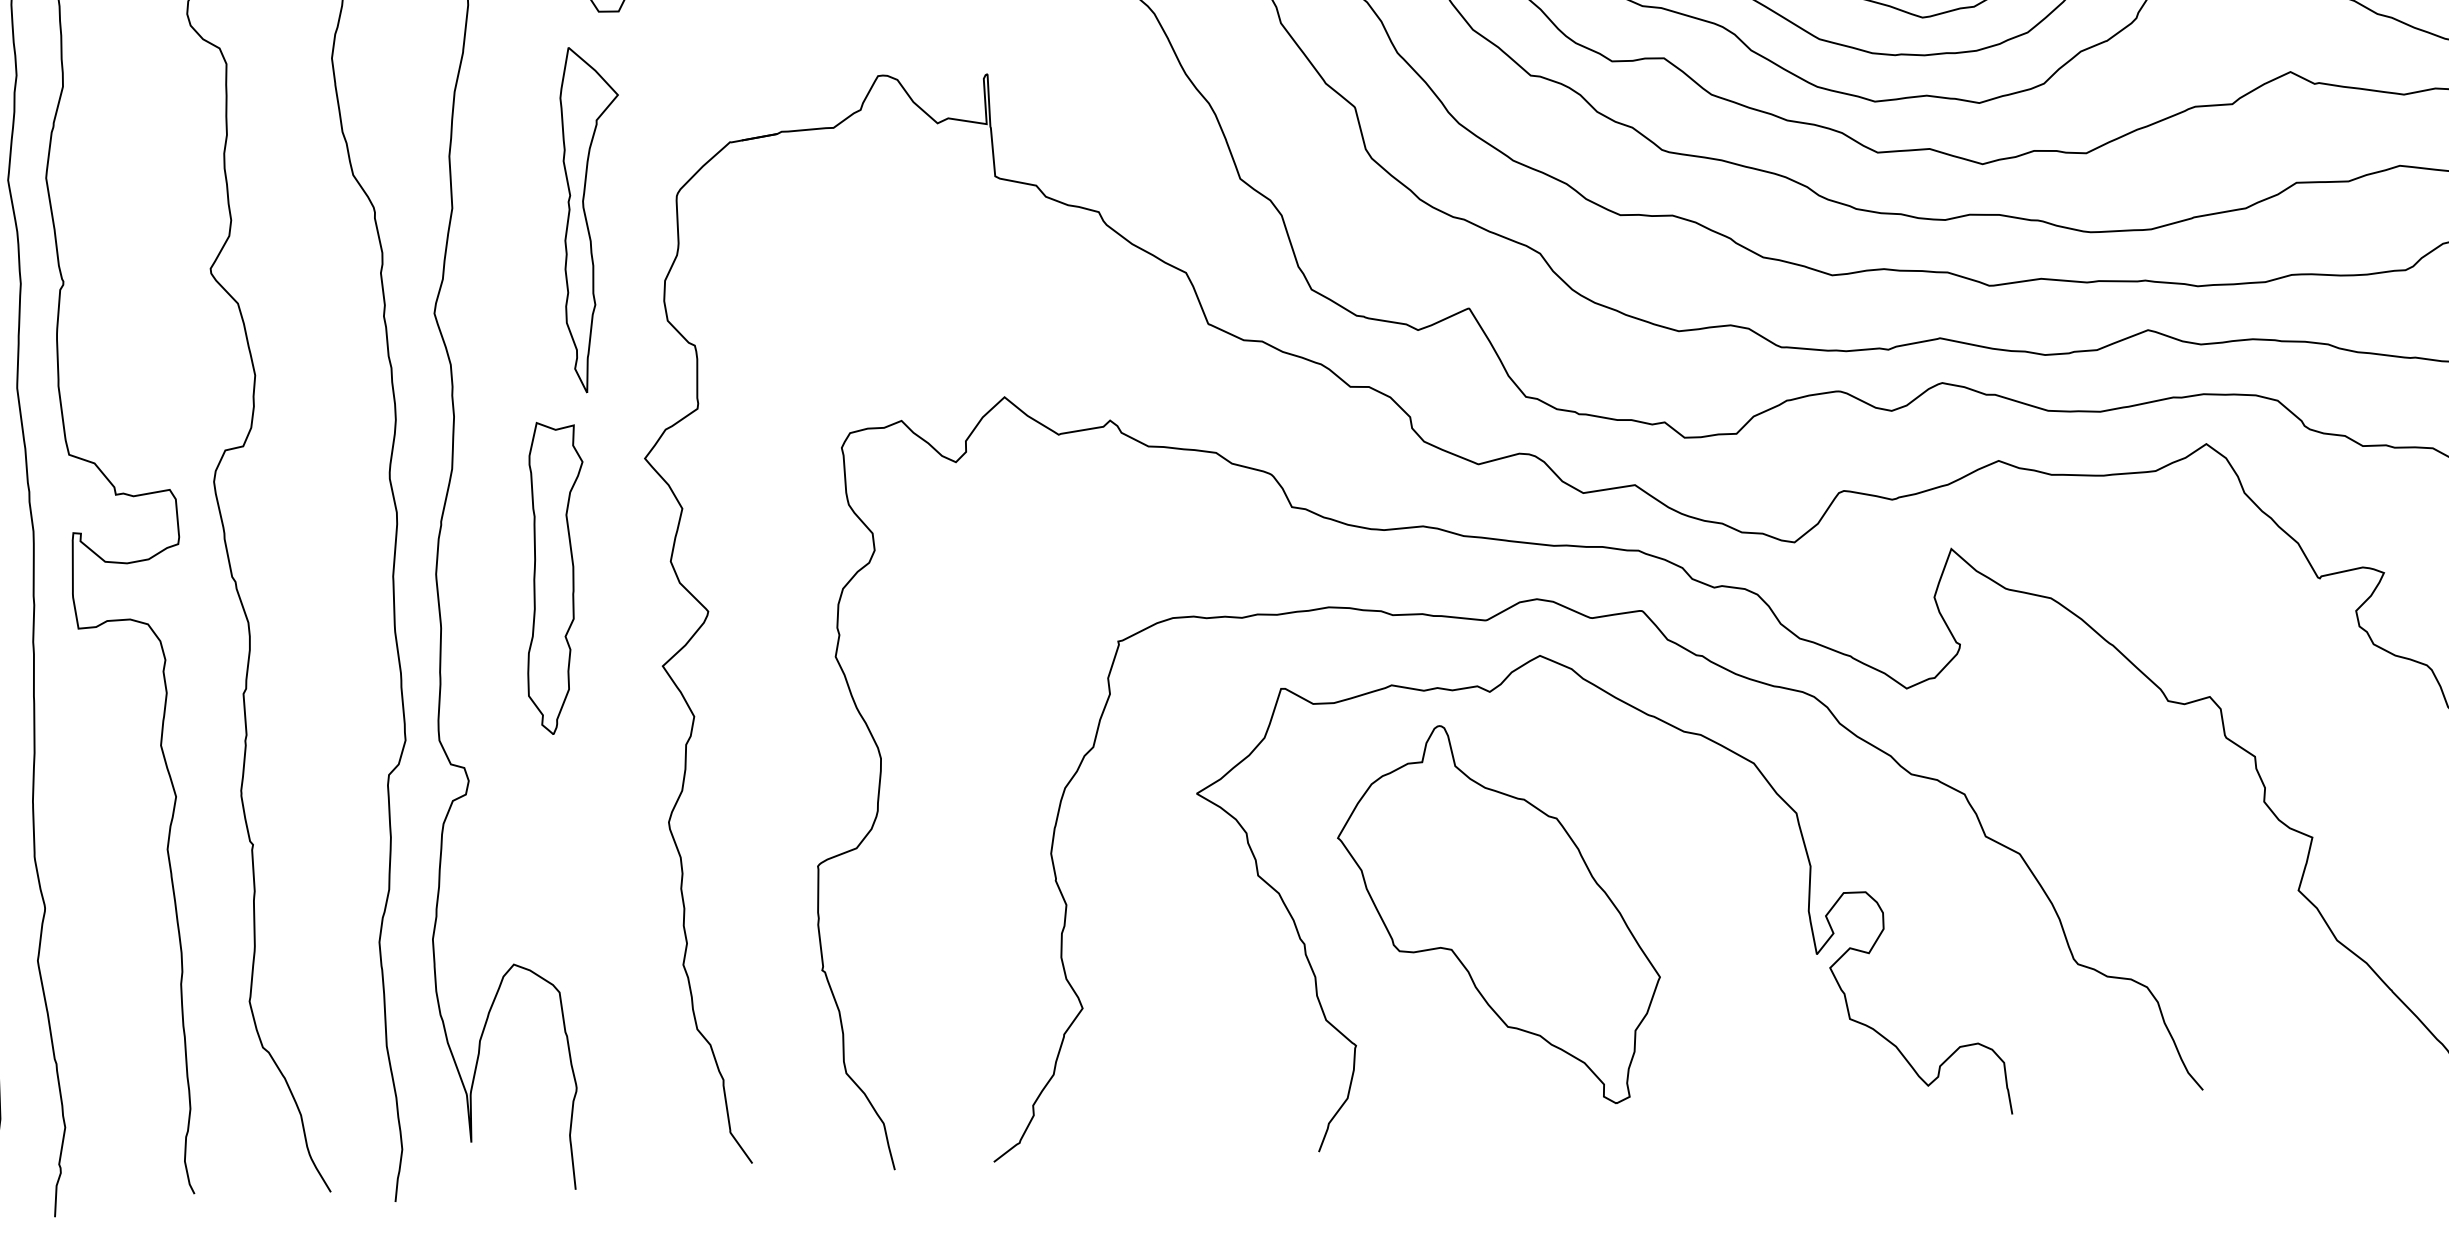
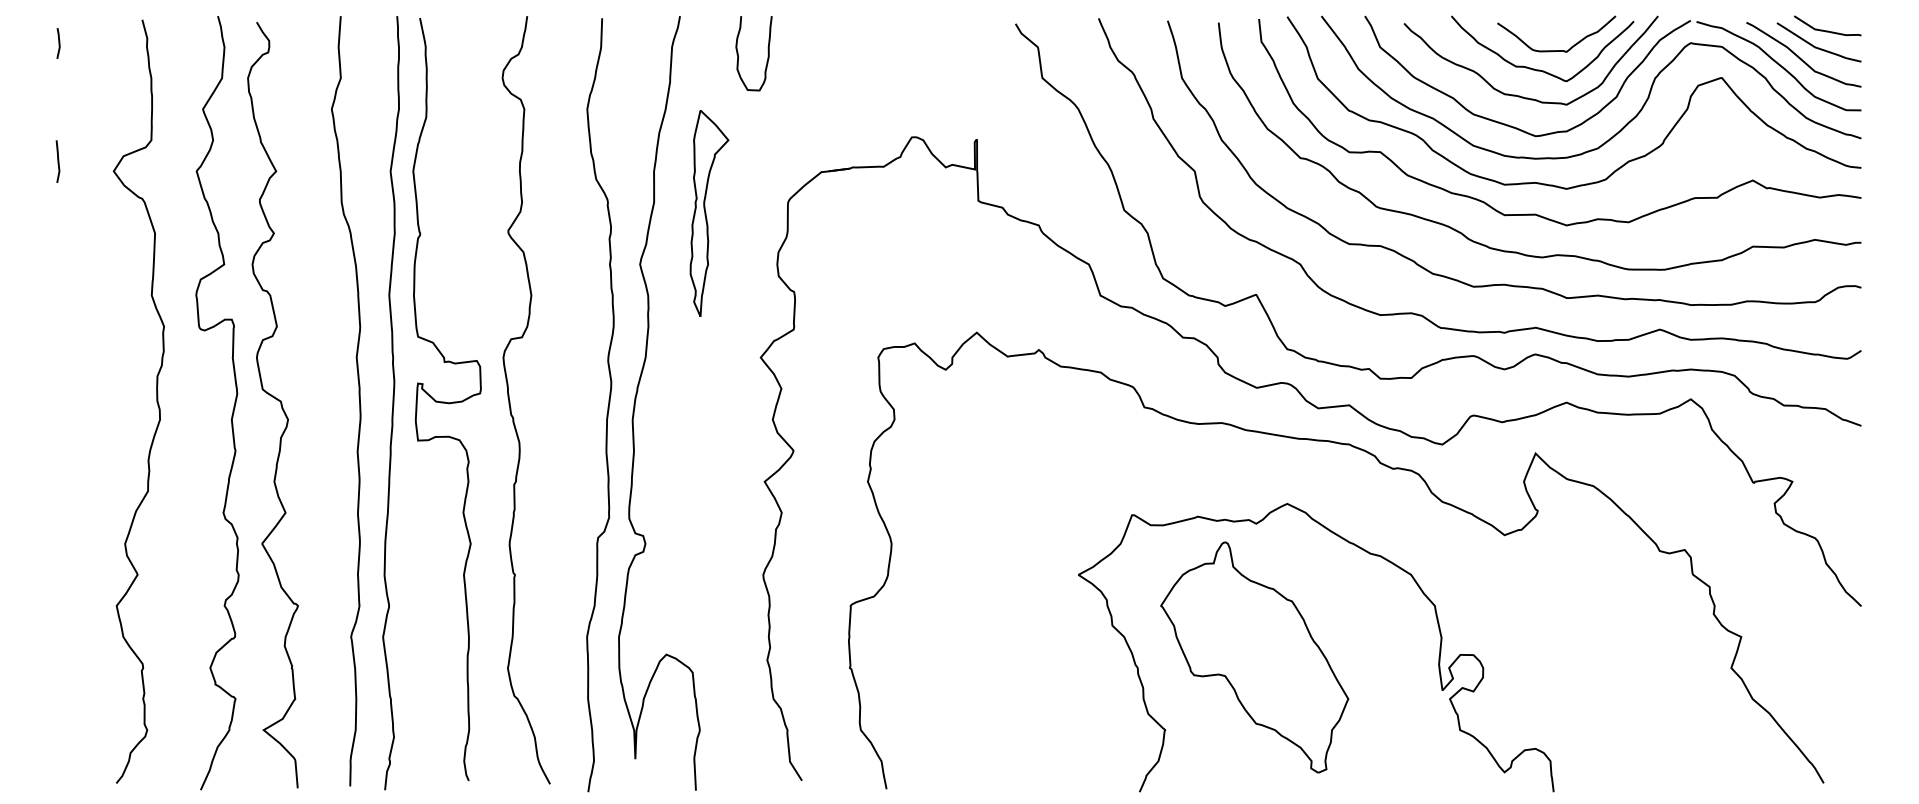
part: (592, 219) -> (709, 213), moved
part: (555, 577) -> (703, 425), removed
curve: (1694, 656) -> (1379, 509), removed

